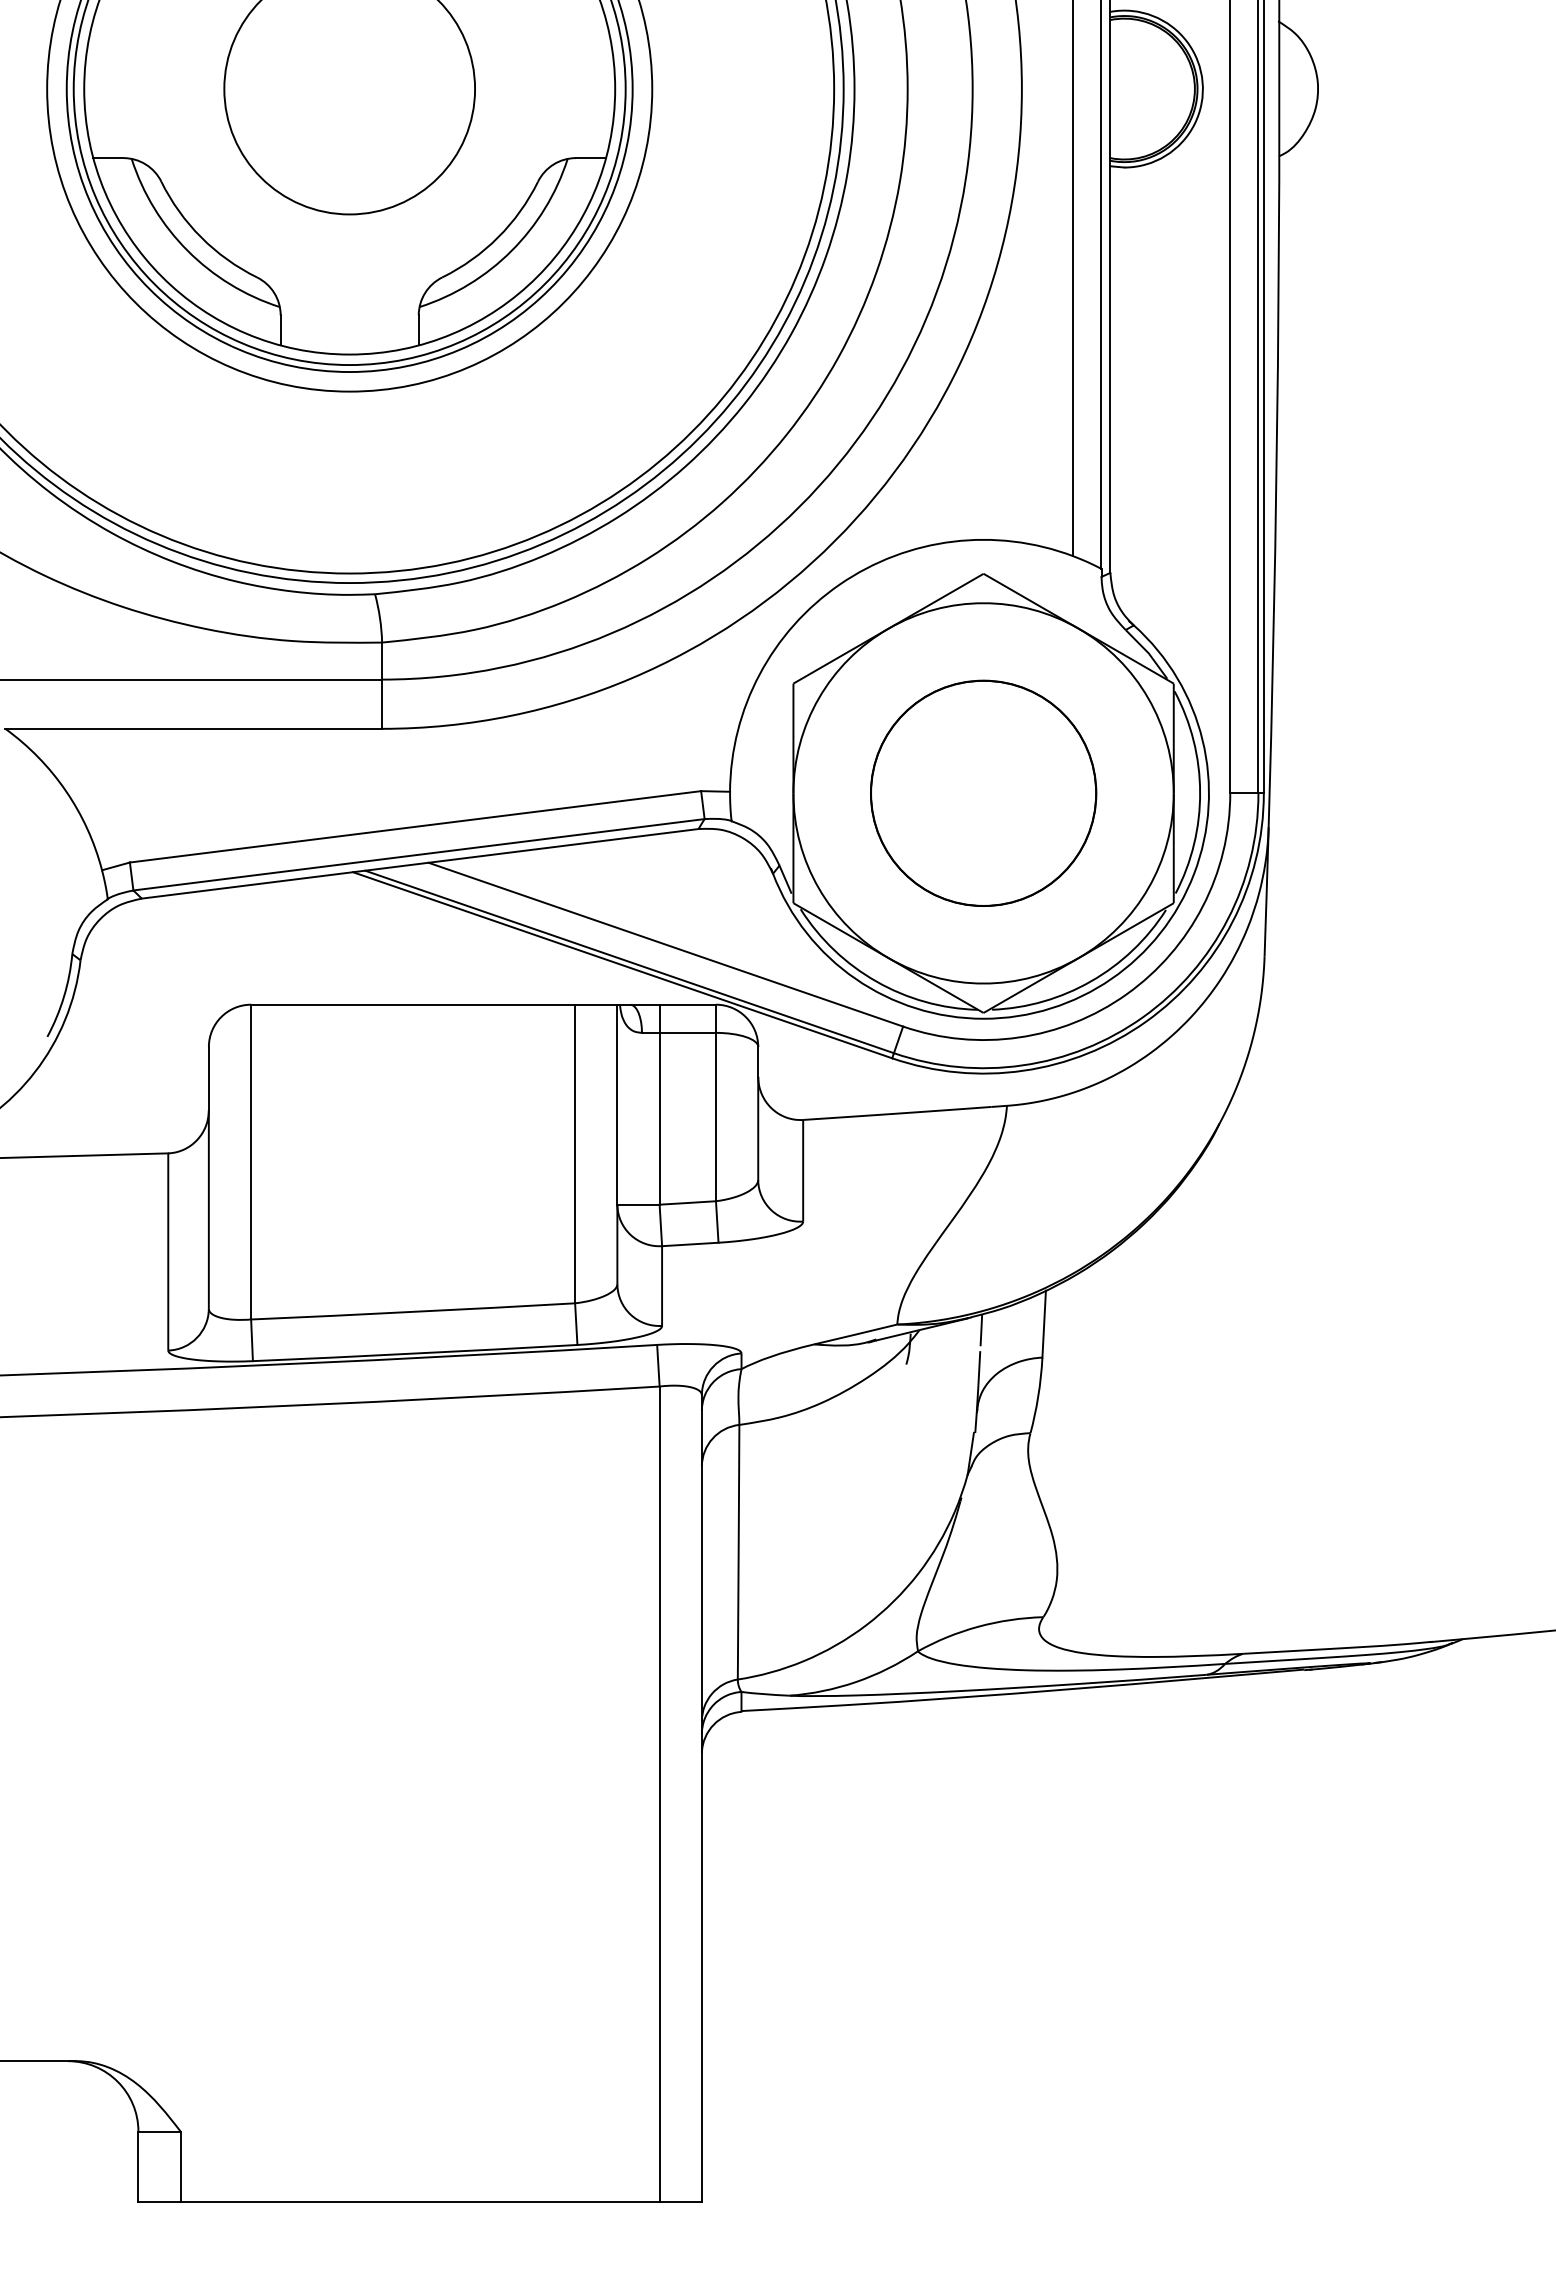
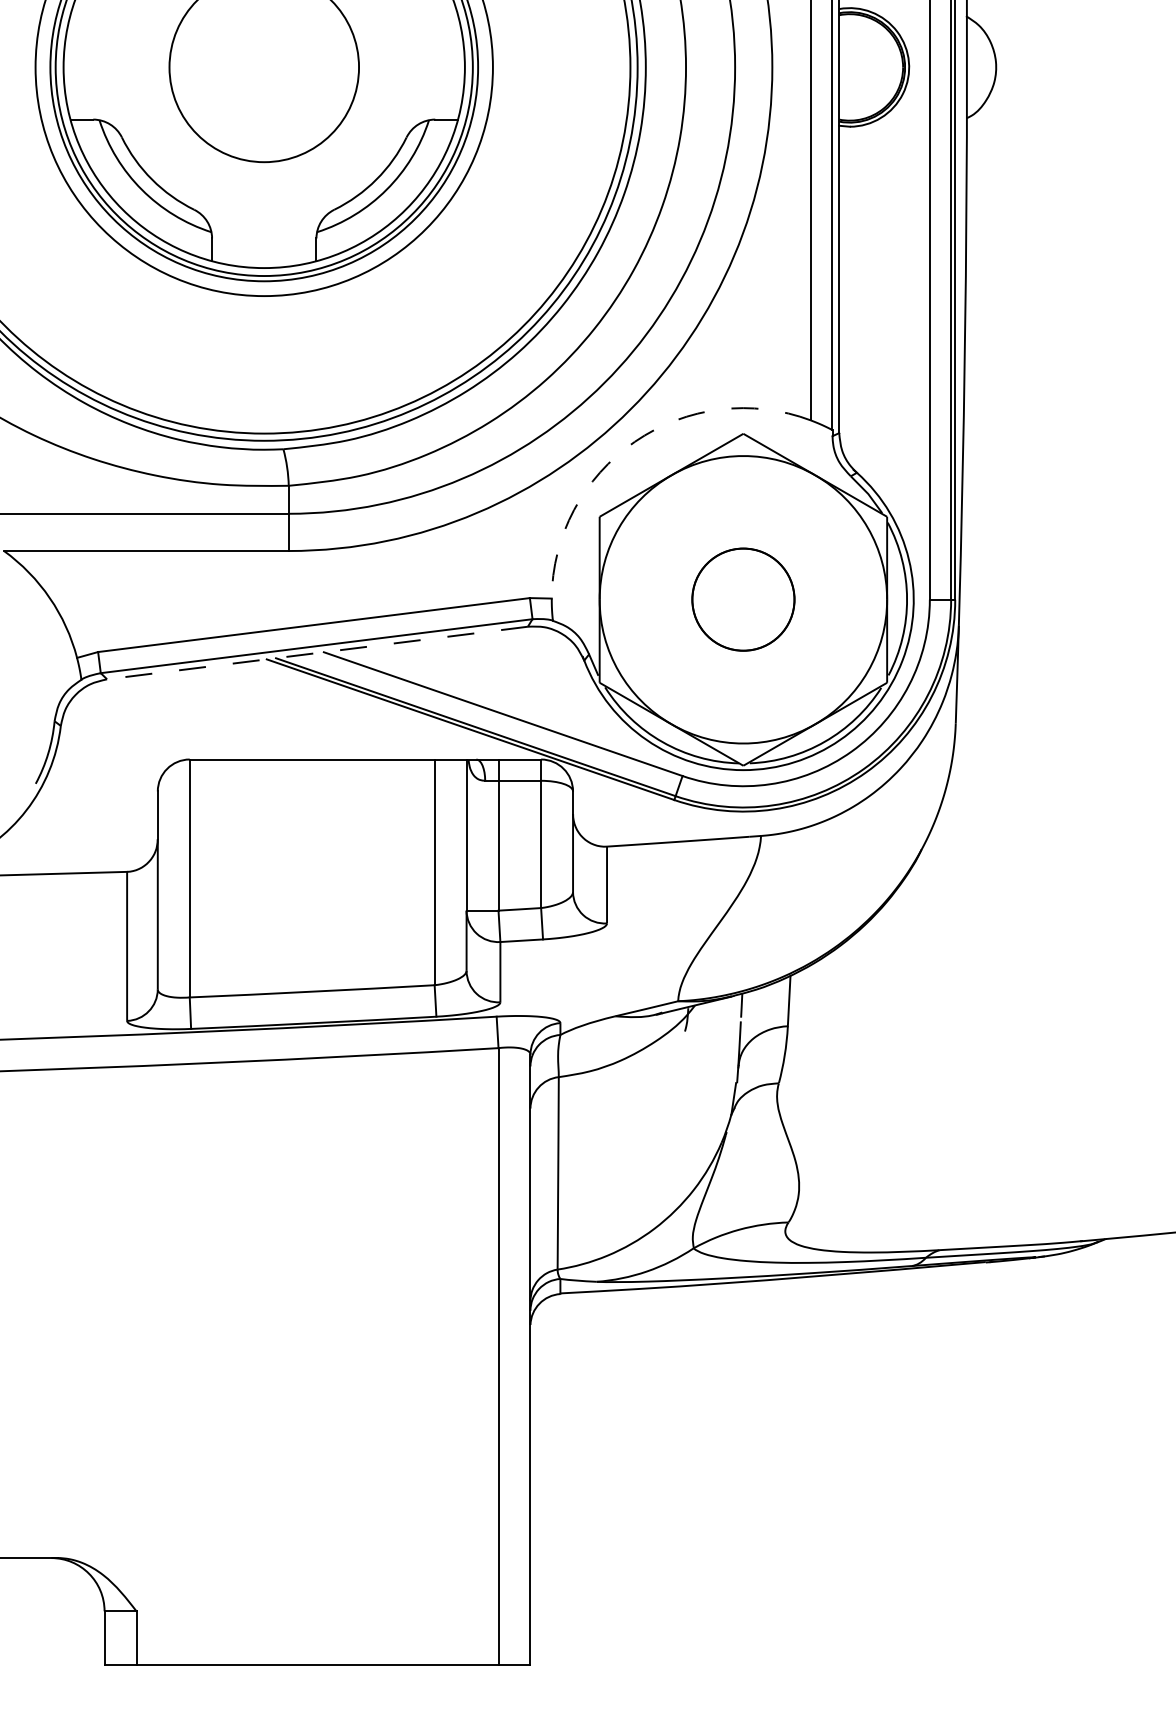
arc: (839, 583) -> (634, 441), solid -> dashed
circle: (983, 793) -> (743, 599), size x0.6
line: (420, 864) -> (317, 653), solid -> dashed

